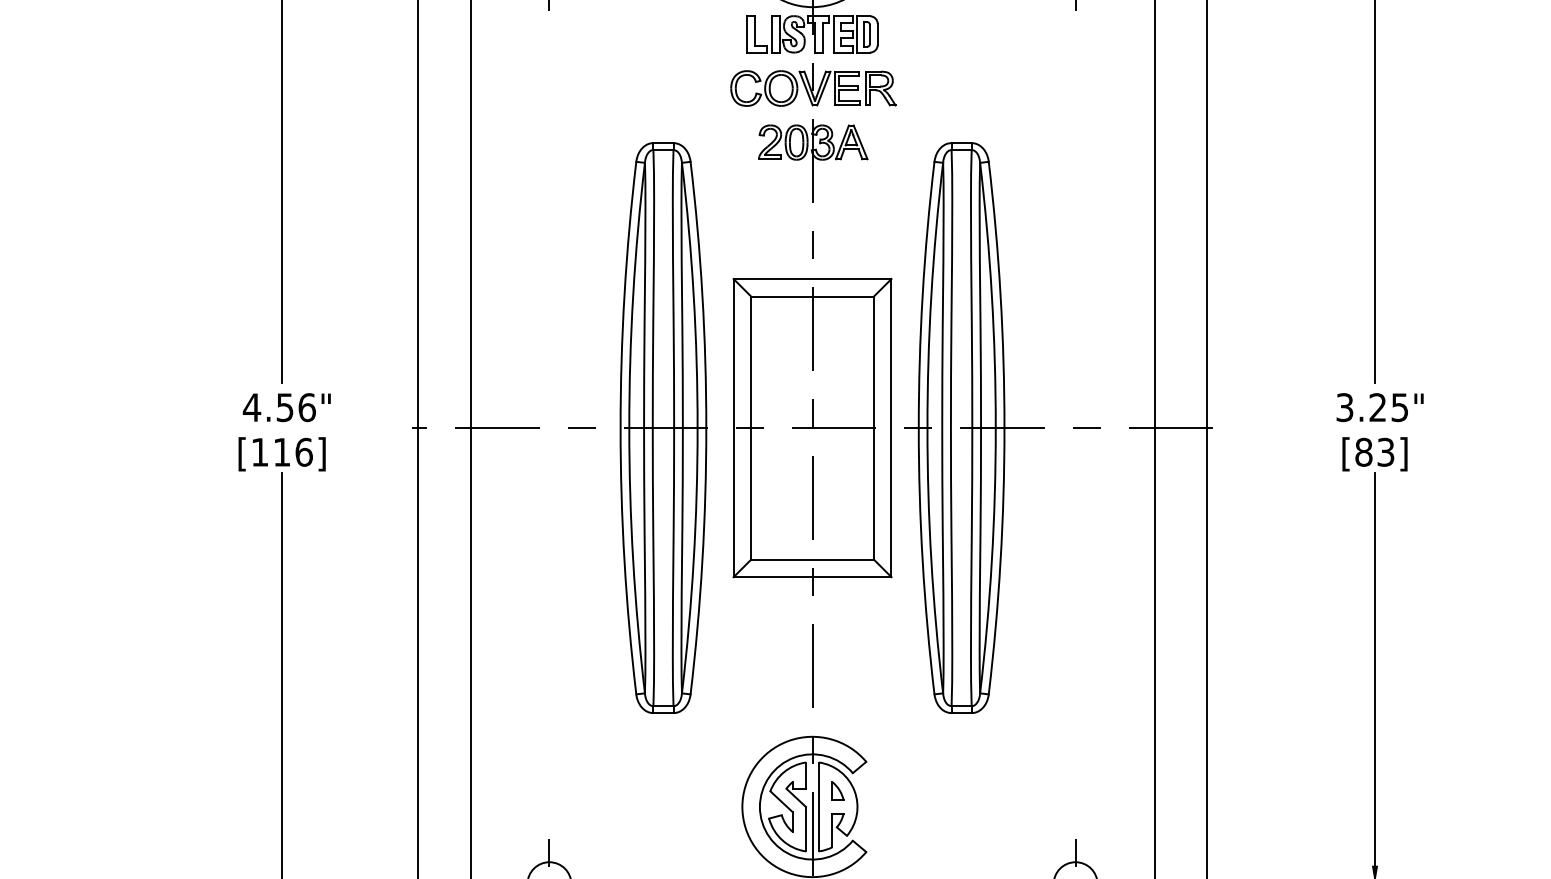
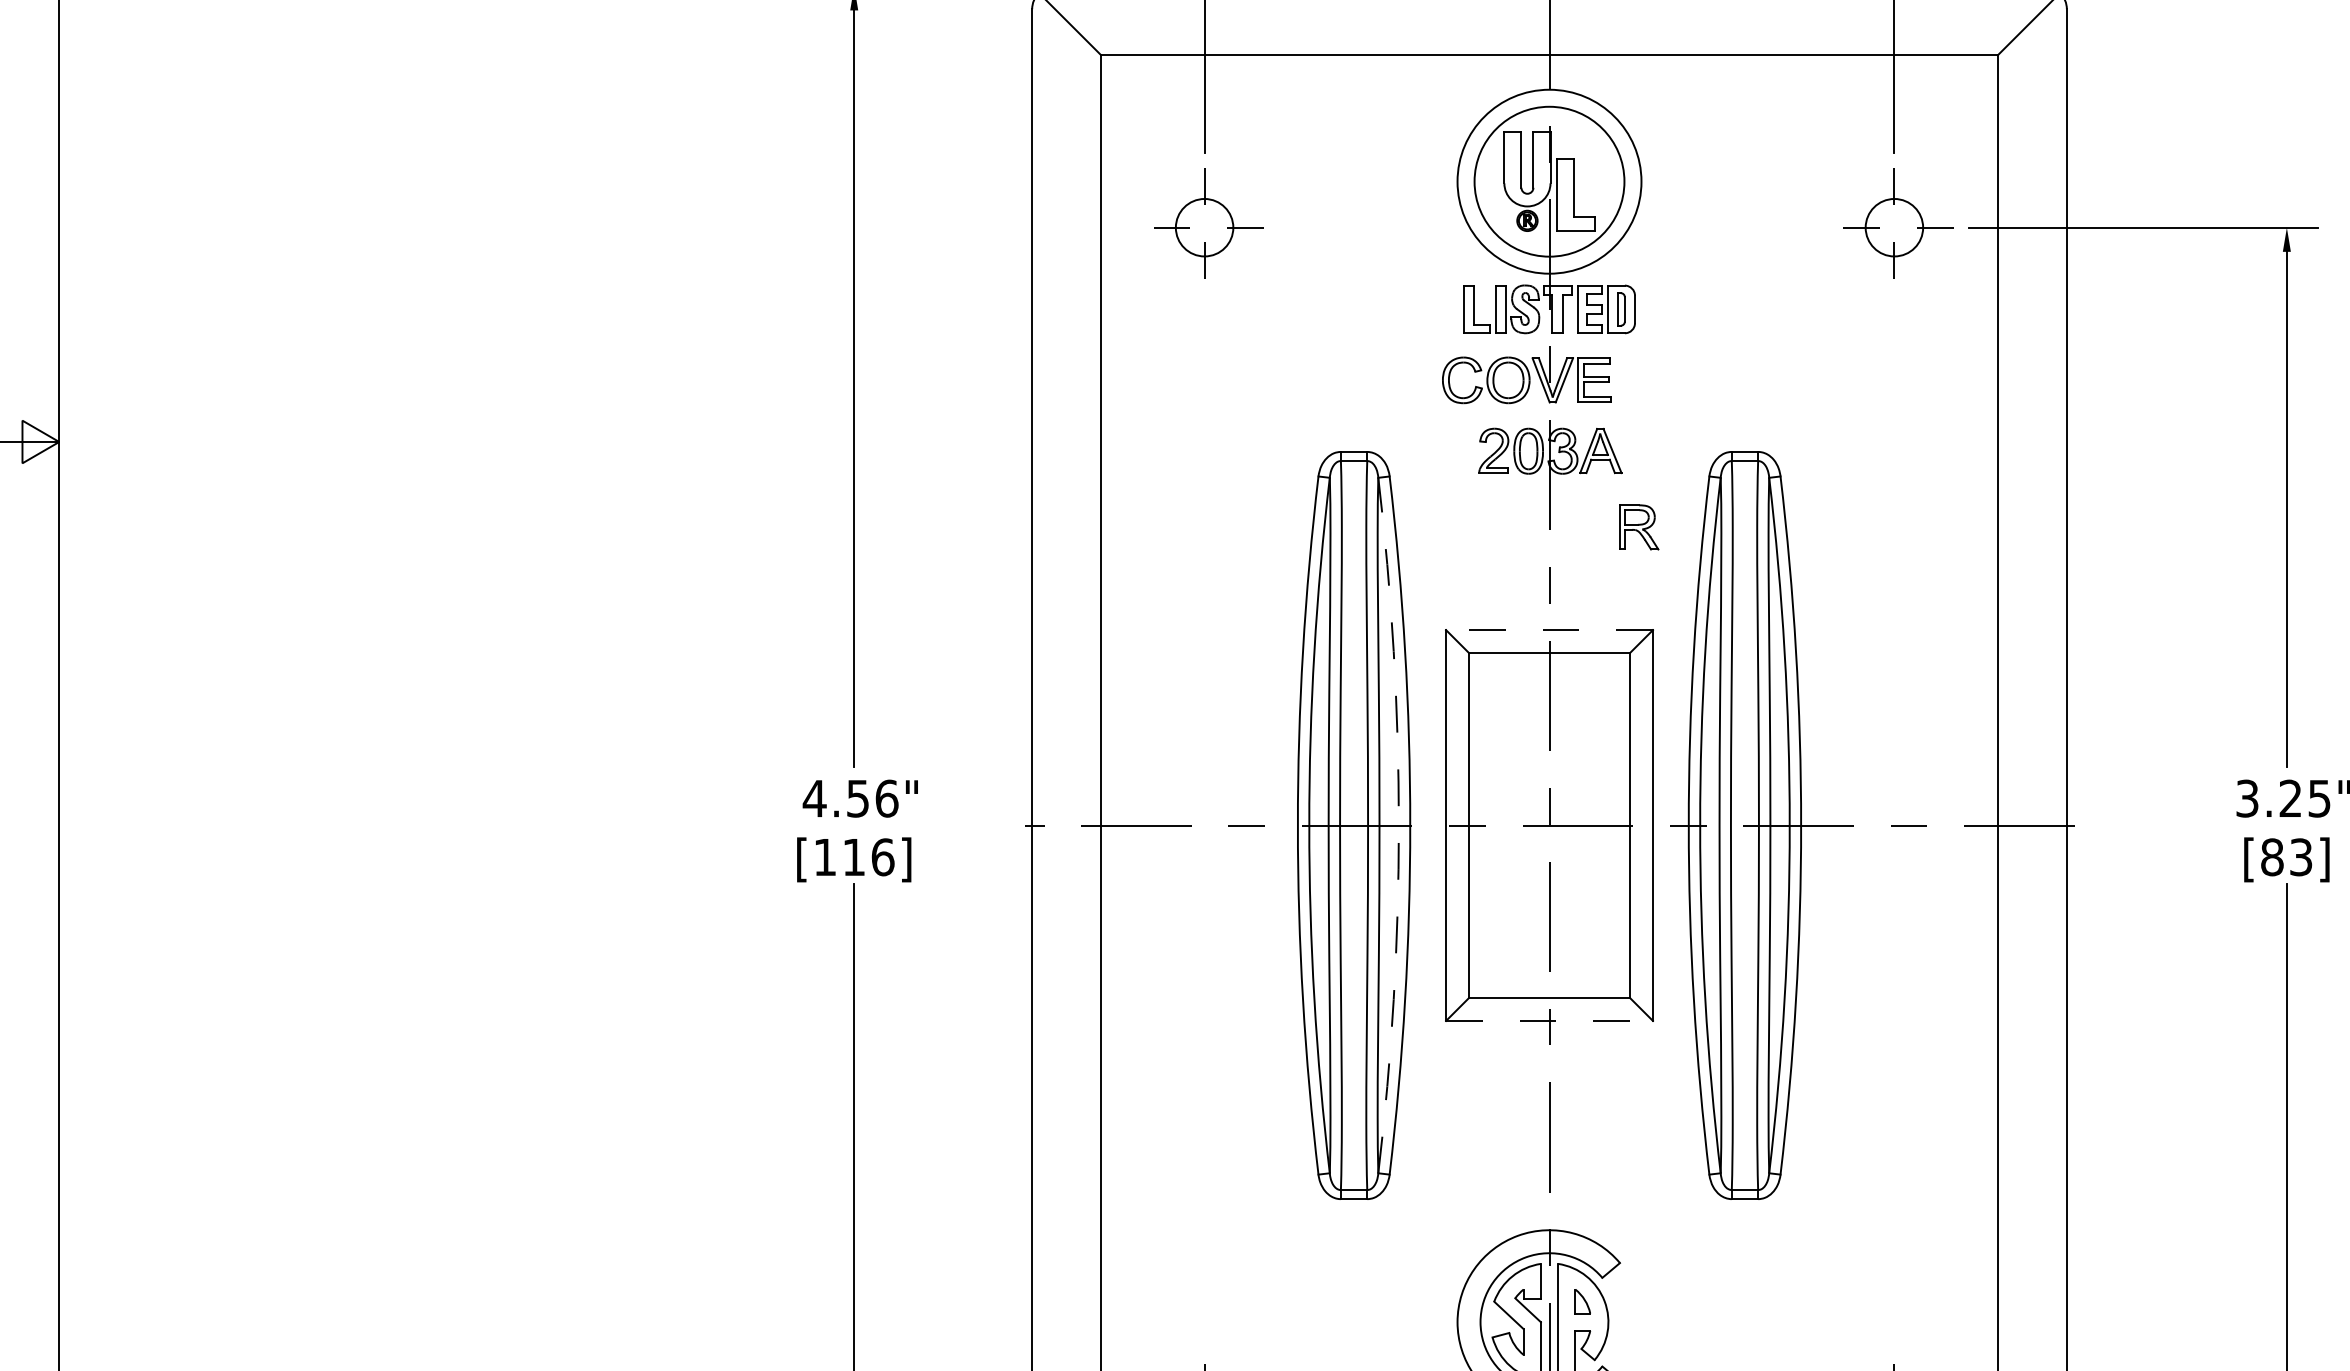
part: (881, 88) -> (1639, 527), moved
line: (812, 279) -> (1549, 630), solid -> dashed
arc: (697, 428) -> (1398, 825), solid -> dashed
line: (813, 576) -> (1550, 1020), solid -> dashed

